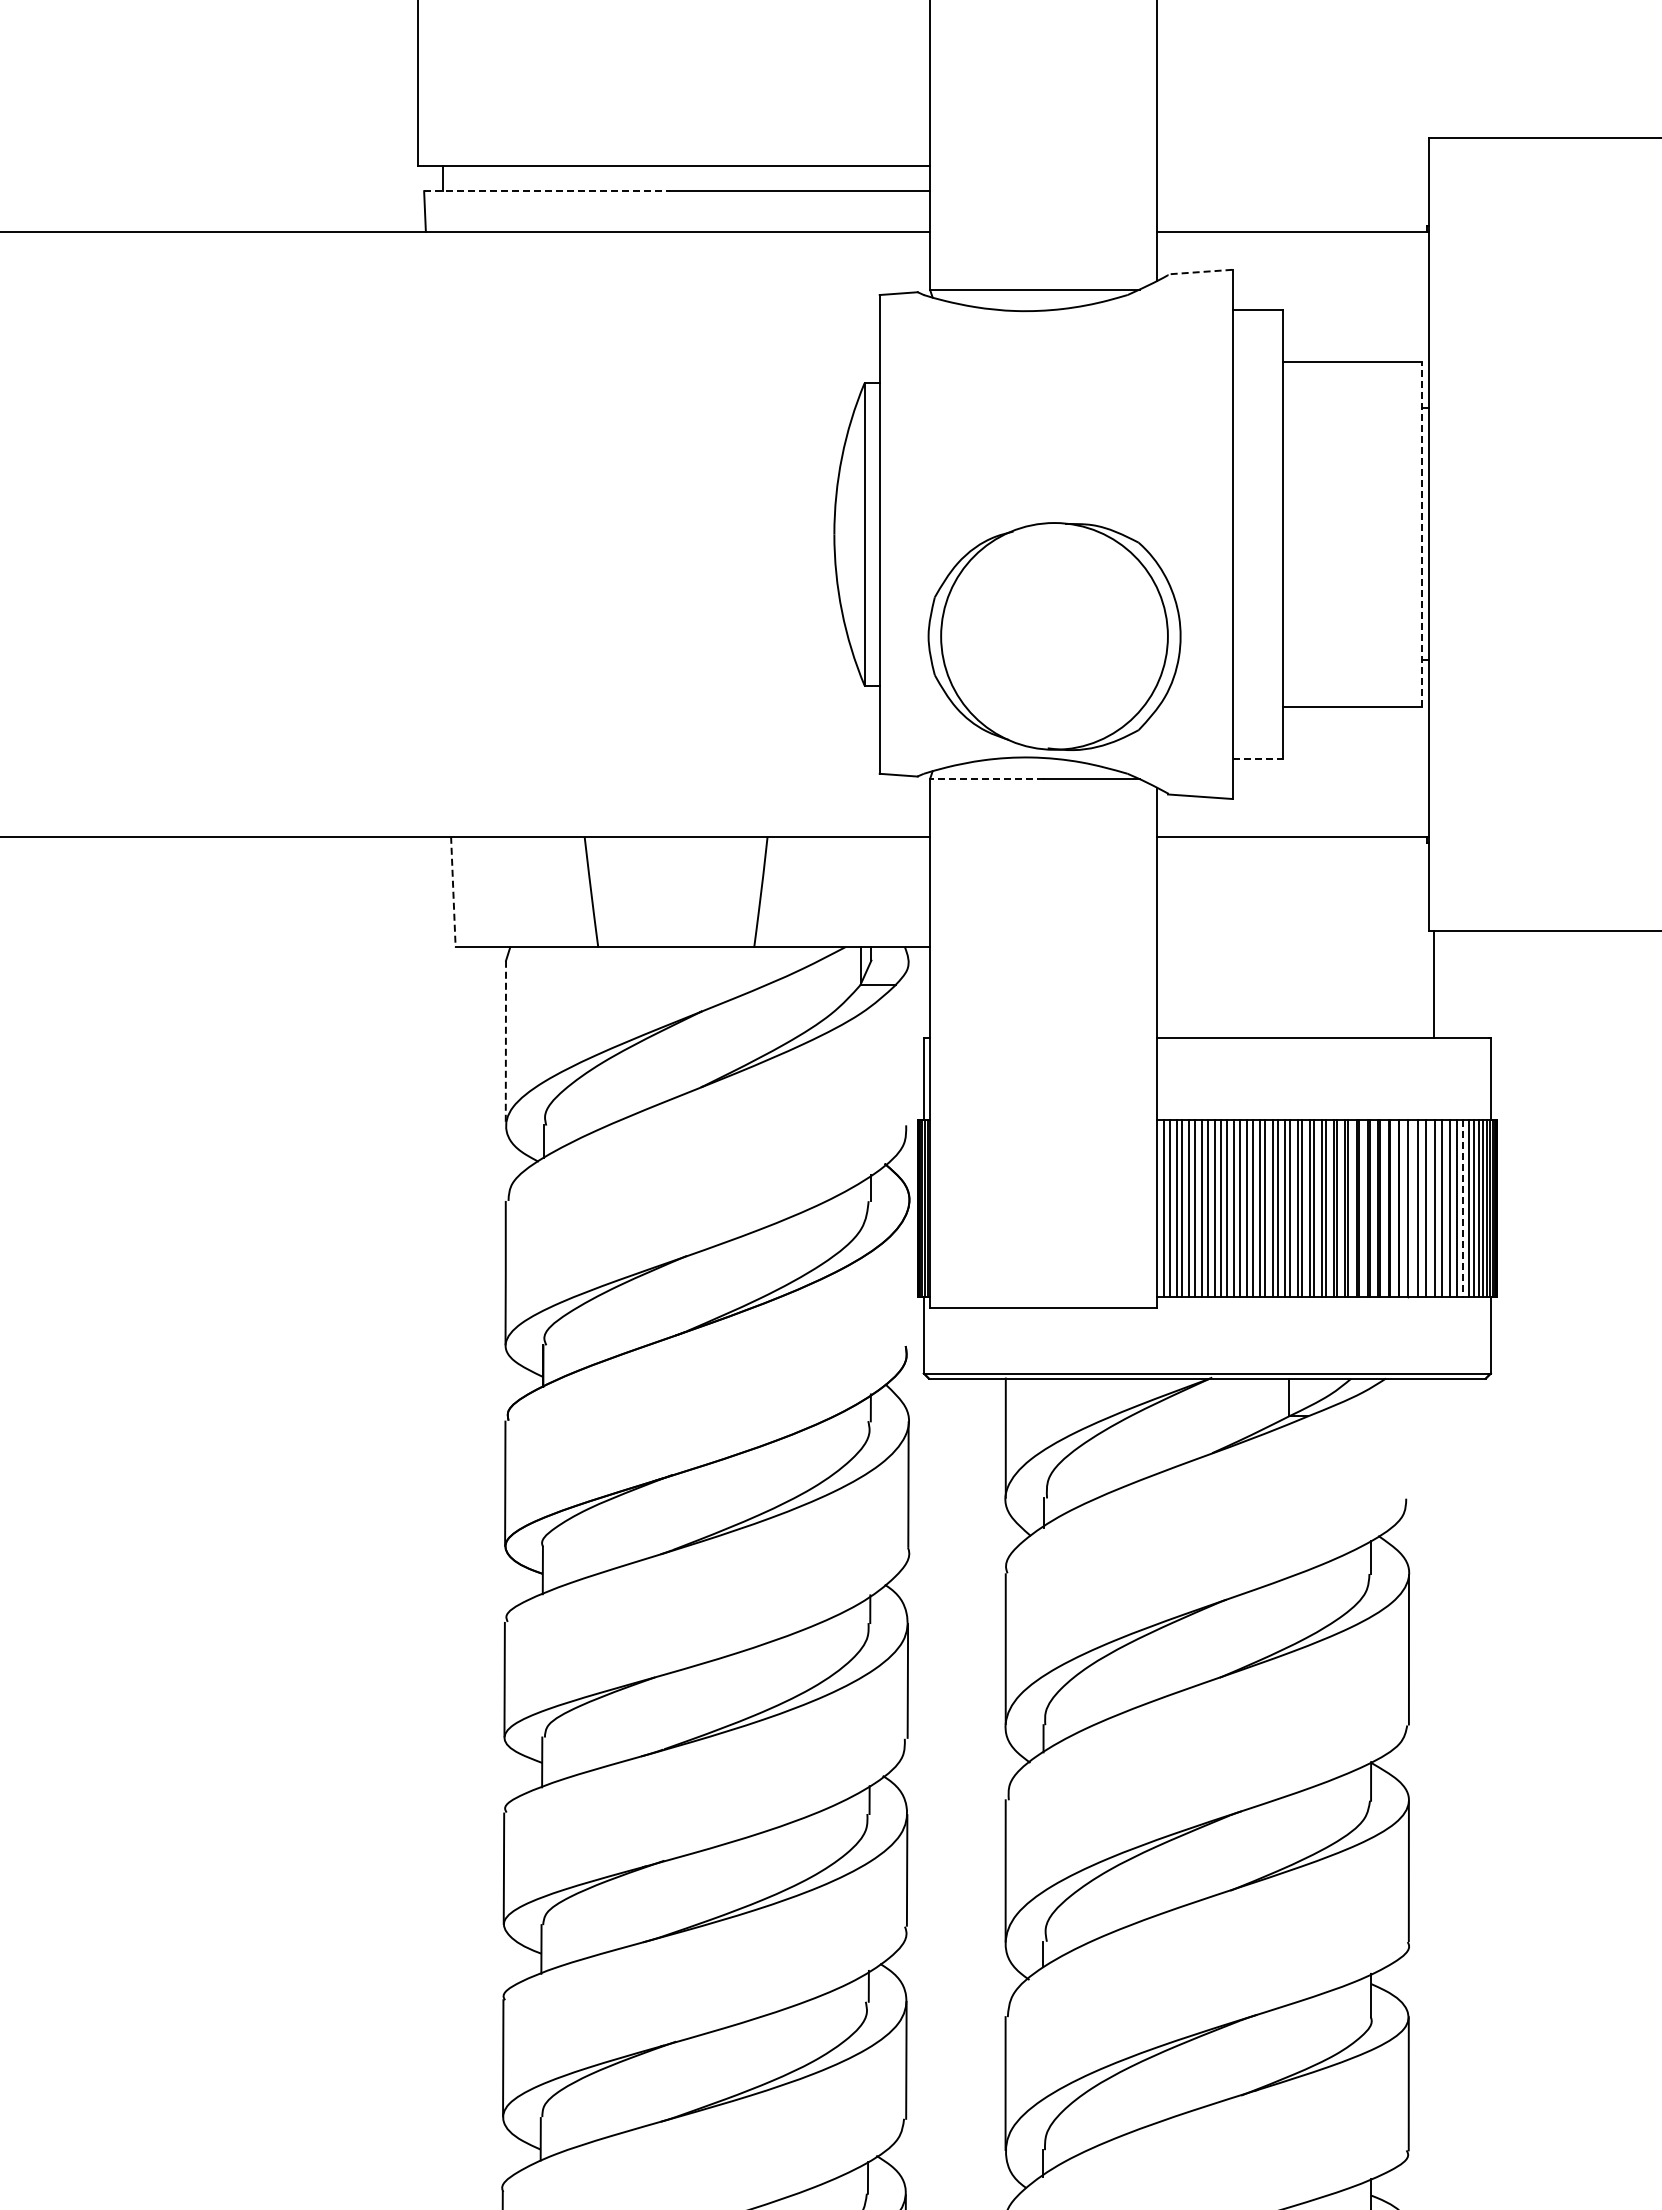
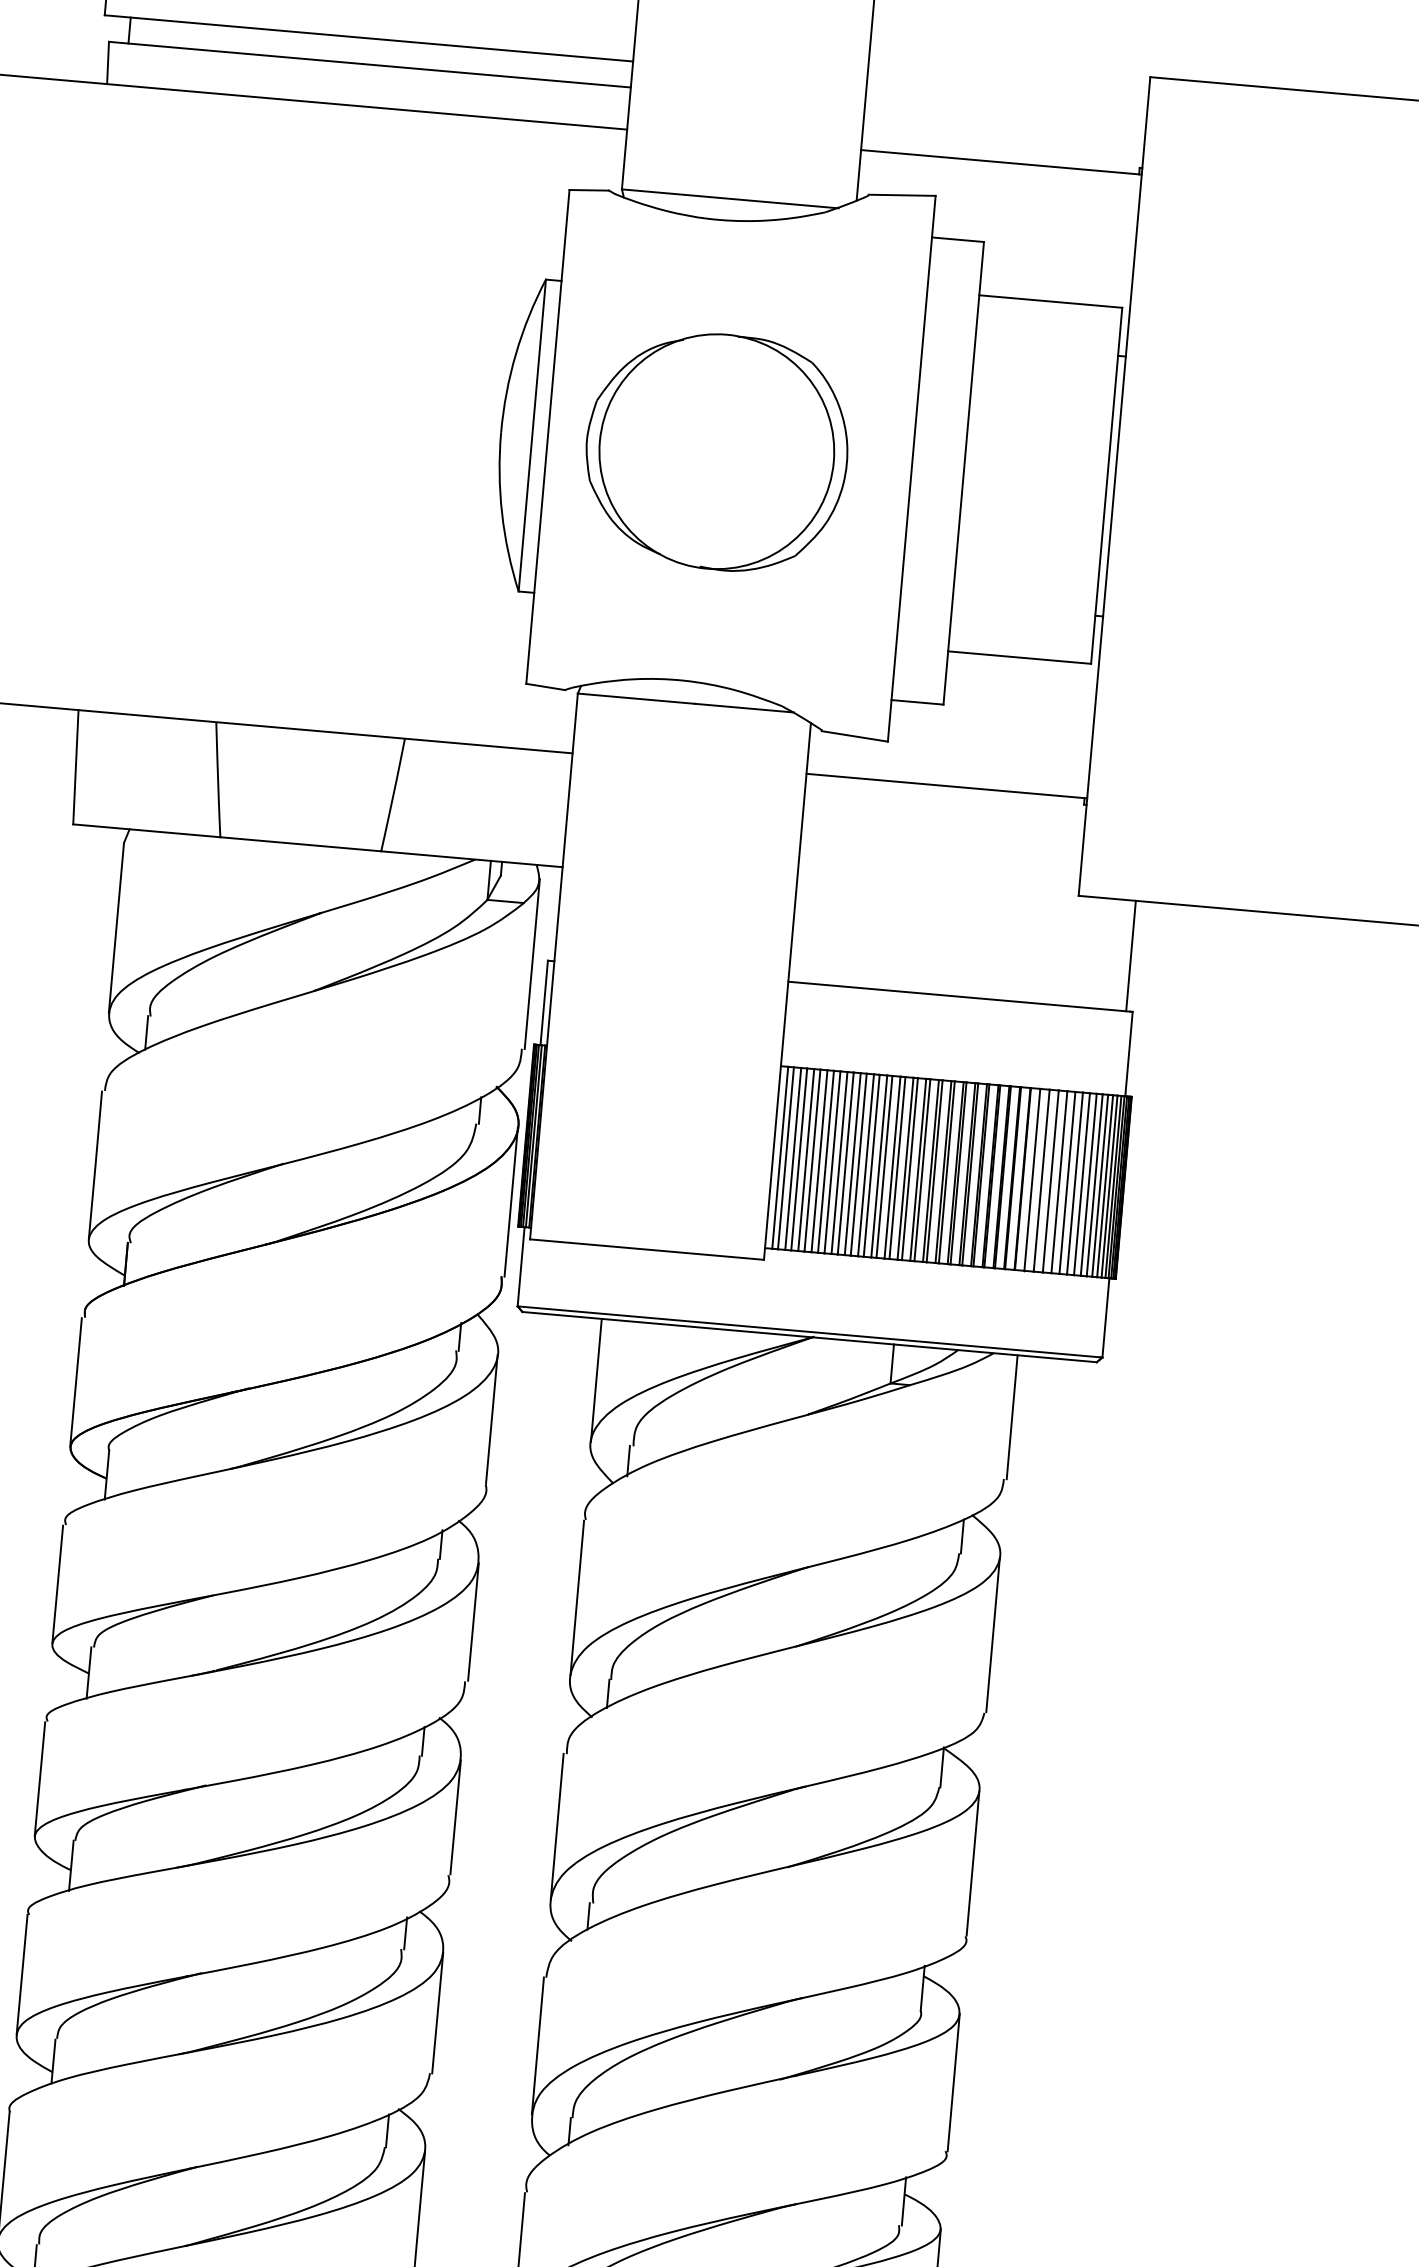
line: (547, 191) -> (236, 53), dashed -> solid
line: (1199, 272) -> (901, 195), dashed -> solid
line: (1421, 534) -> (1106, 485), dashed -> solid
part: (1054, 636) -> (716, 451), moved
line: (1258, 758) -> (918, 702), dashed -> solid
line: (986, 778) -> (636, 698), dashed -> solid
line: (453, 892) -> (75, 767), dashed -> solid
line: (1433, 984) -> (1131, 955), moved
line: (908, 1042) -> (531, 963), added
line: (505, 1043) -> (116, 928), dashed -> solid
line: (1463, 1209) -> (1089, 1185), dashed -> solid
line: (908, 1273) -> (510, 1201), added
line: (1408, 1438) -> (1011, 1417), added

